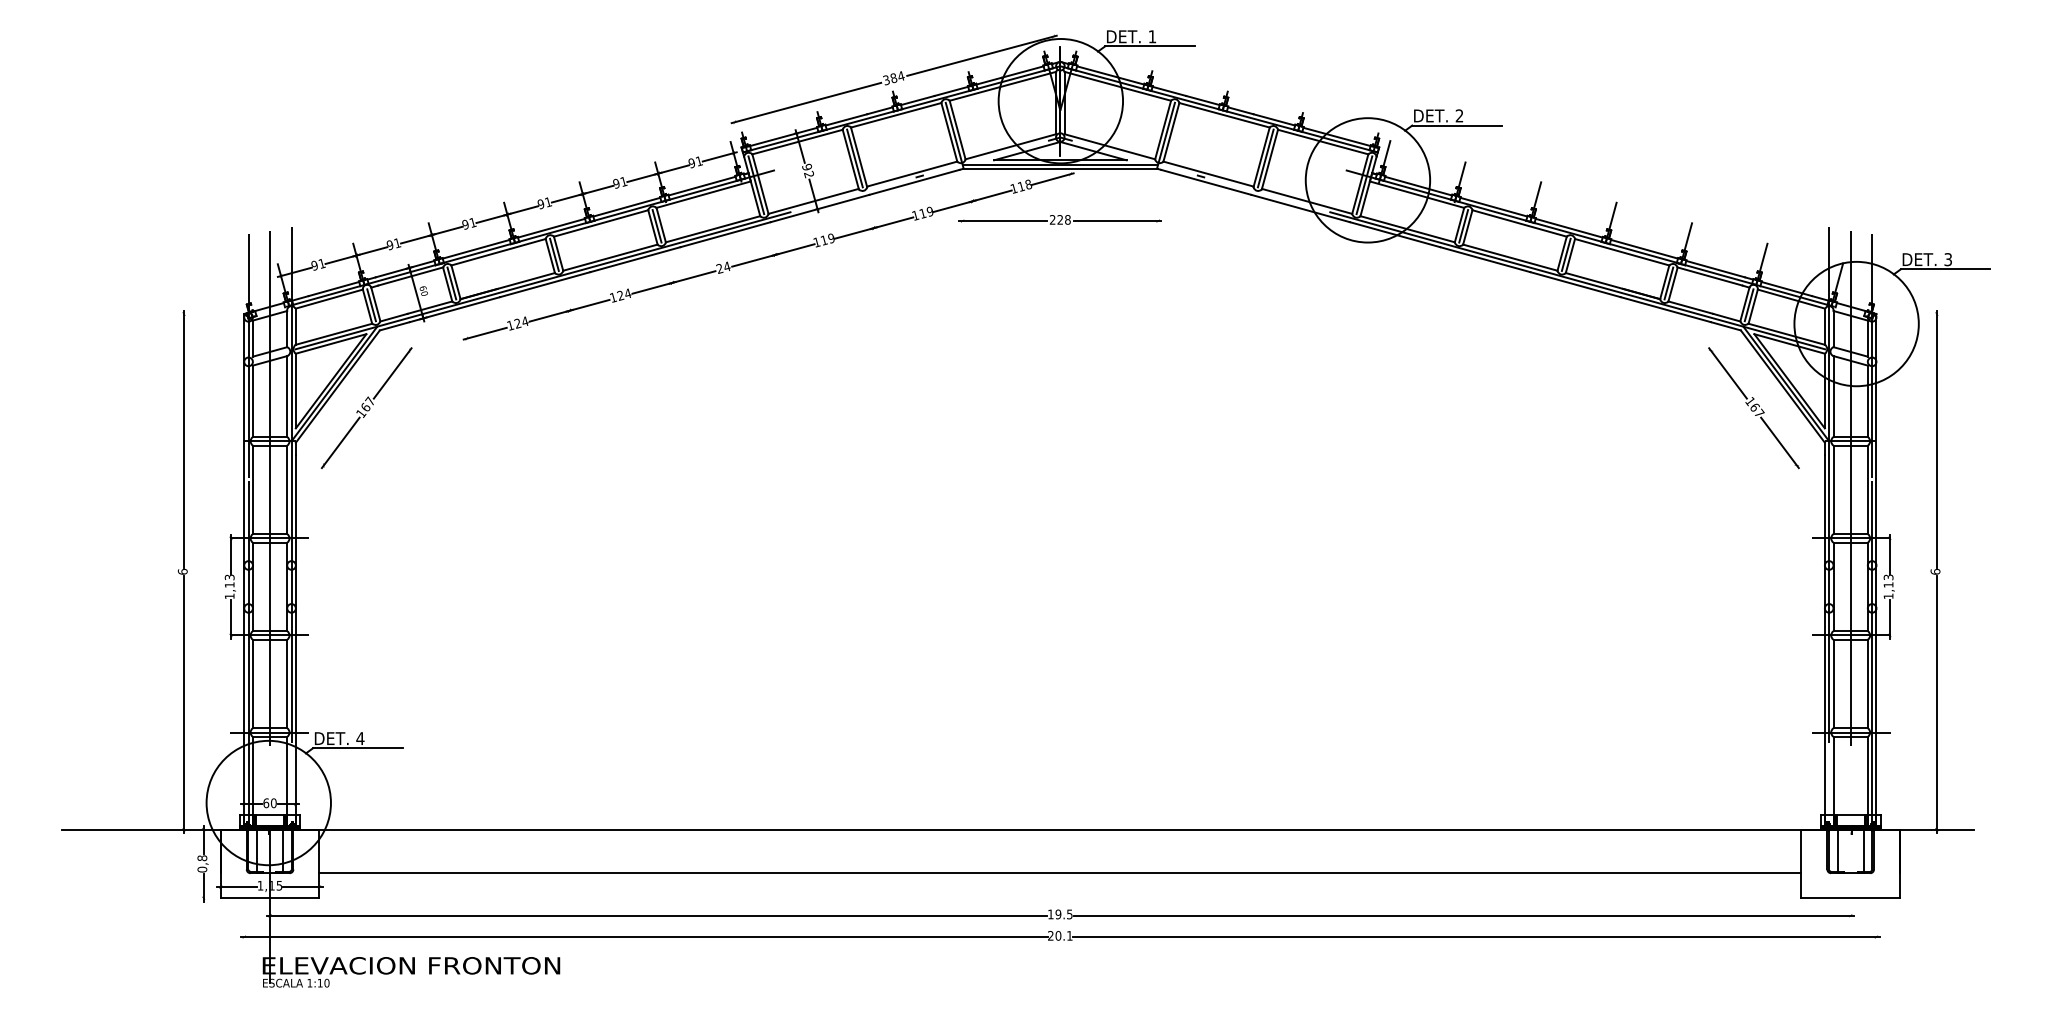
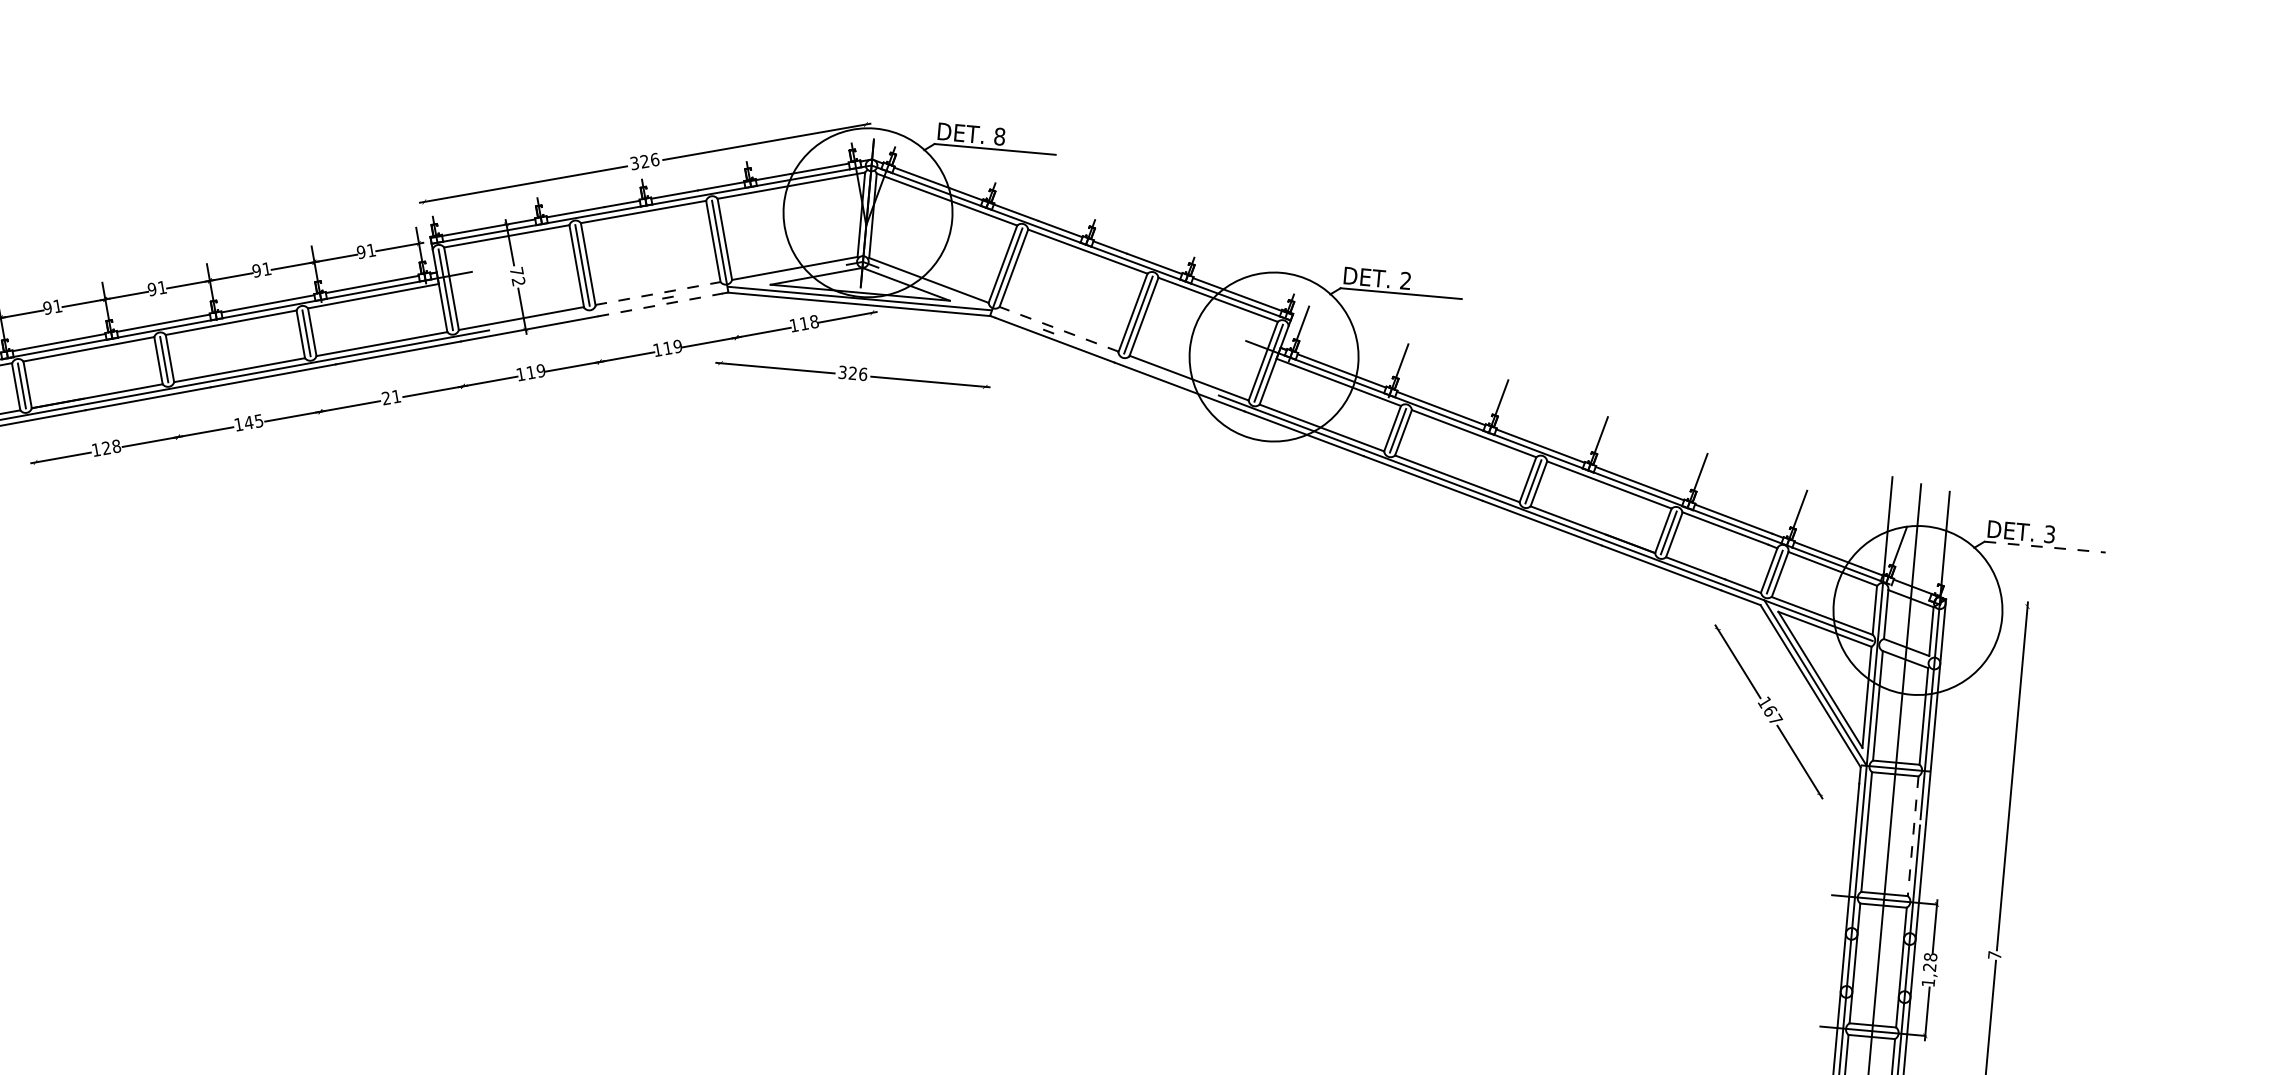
text: (1152, 36) -> (999, 136), 1 -> 8
text: (897, 77) -> (649, 161), 384 -> 326
text: (807, 166) -> (517, 270), 92 -> 72
line: (912, 174) -> (658, 294), solid -> dashed
line: (1208, 174) -> (1058, 329), solid -> dashed
line: (914, 182) -> (660, 305), solid -> dashed
text: (1060, 219) -> (853, 372), 228 -> 326
text: (726, 266) -> (395, 396), 24 -> 21
line: (1945, 269) -> (2044, 547), solid -> dashed
text: (624, 294) -> (254, 421), 124 -> 145
text: (524, 321) -> (115, 446), 124 -> 128
line: (1867, 490) -> (1912, 837), solid -> dashed
text: (1935, 571) -> (1994, 954), 6 -> 7
text: (1888, 580) -> (1930, 961), 1,13 -> 1,28

